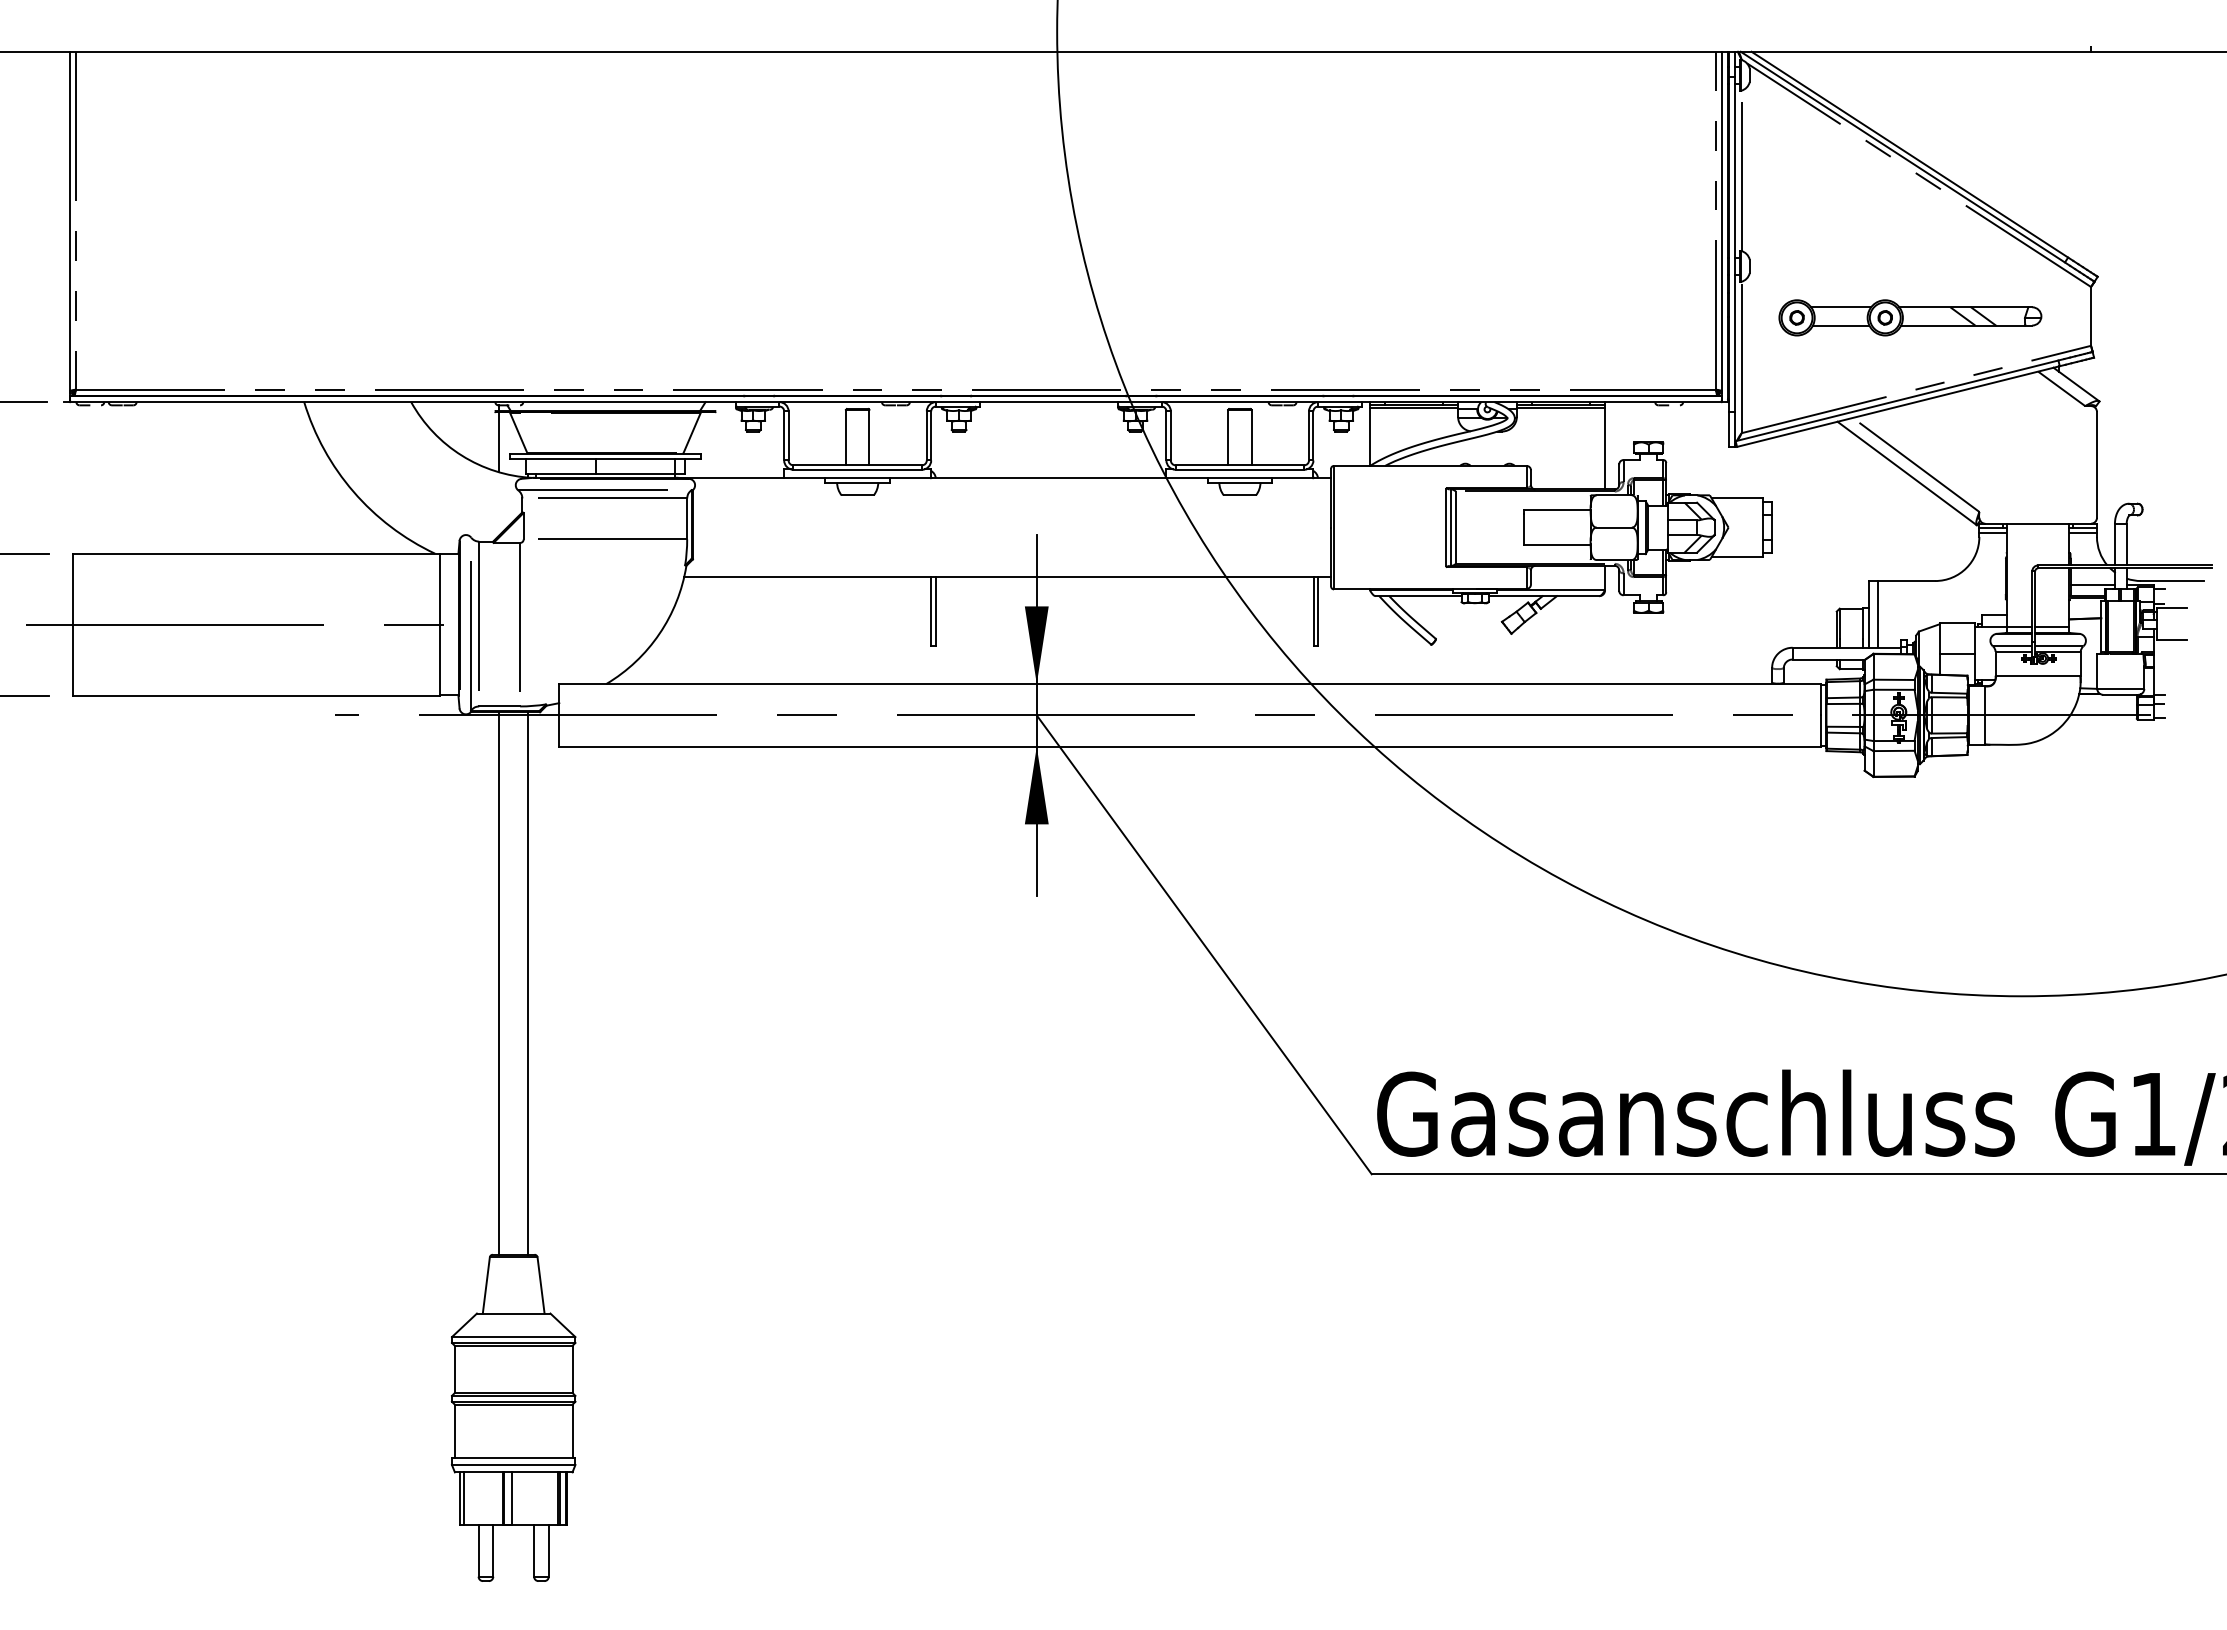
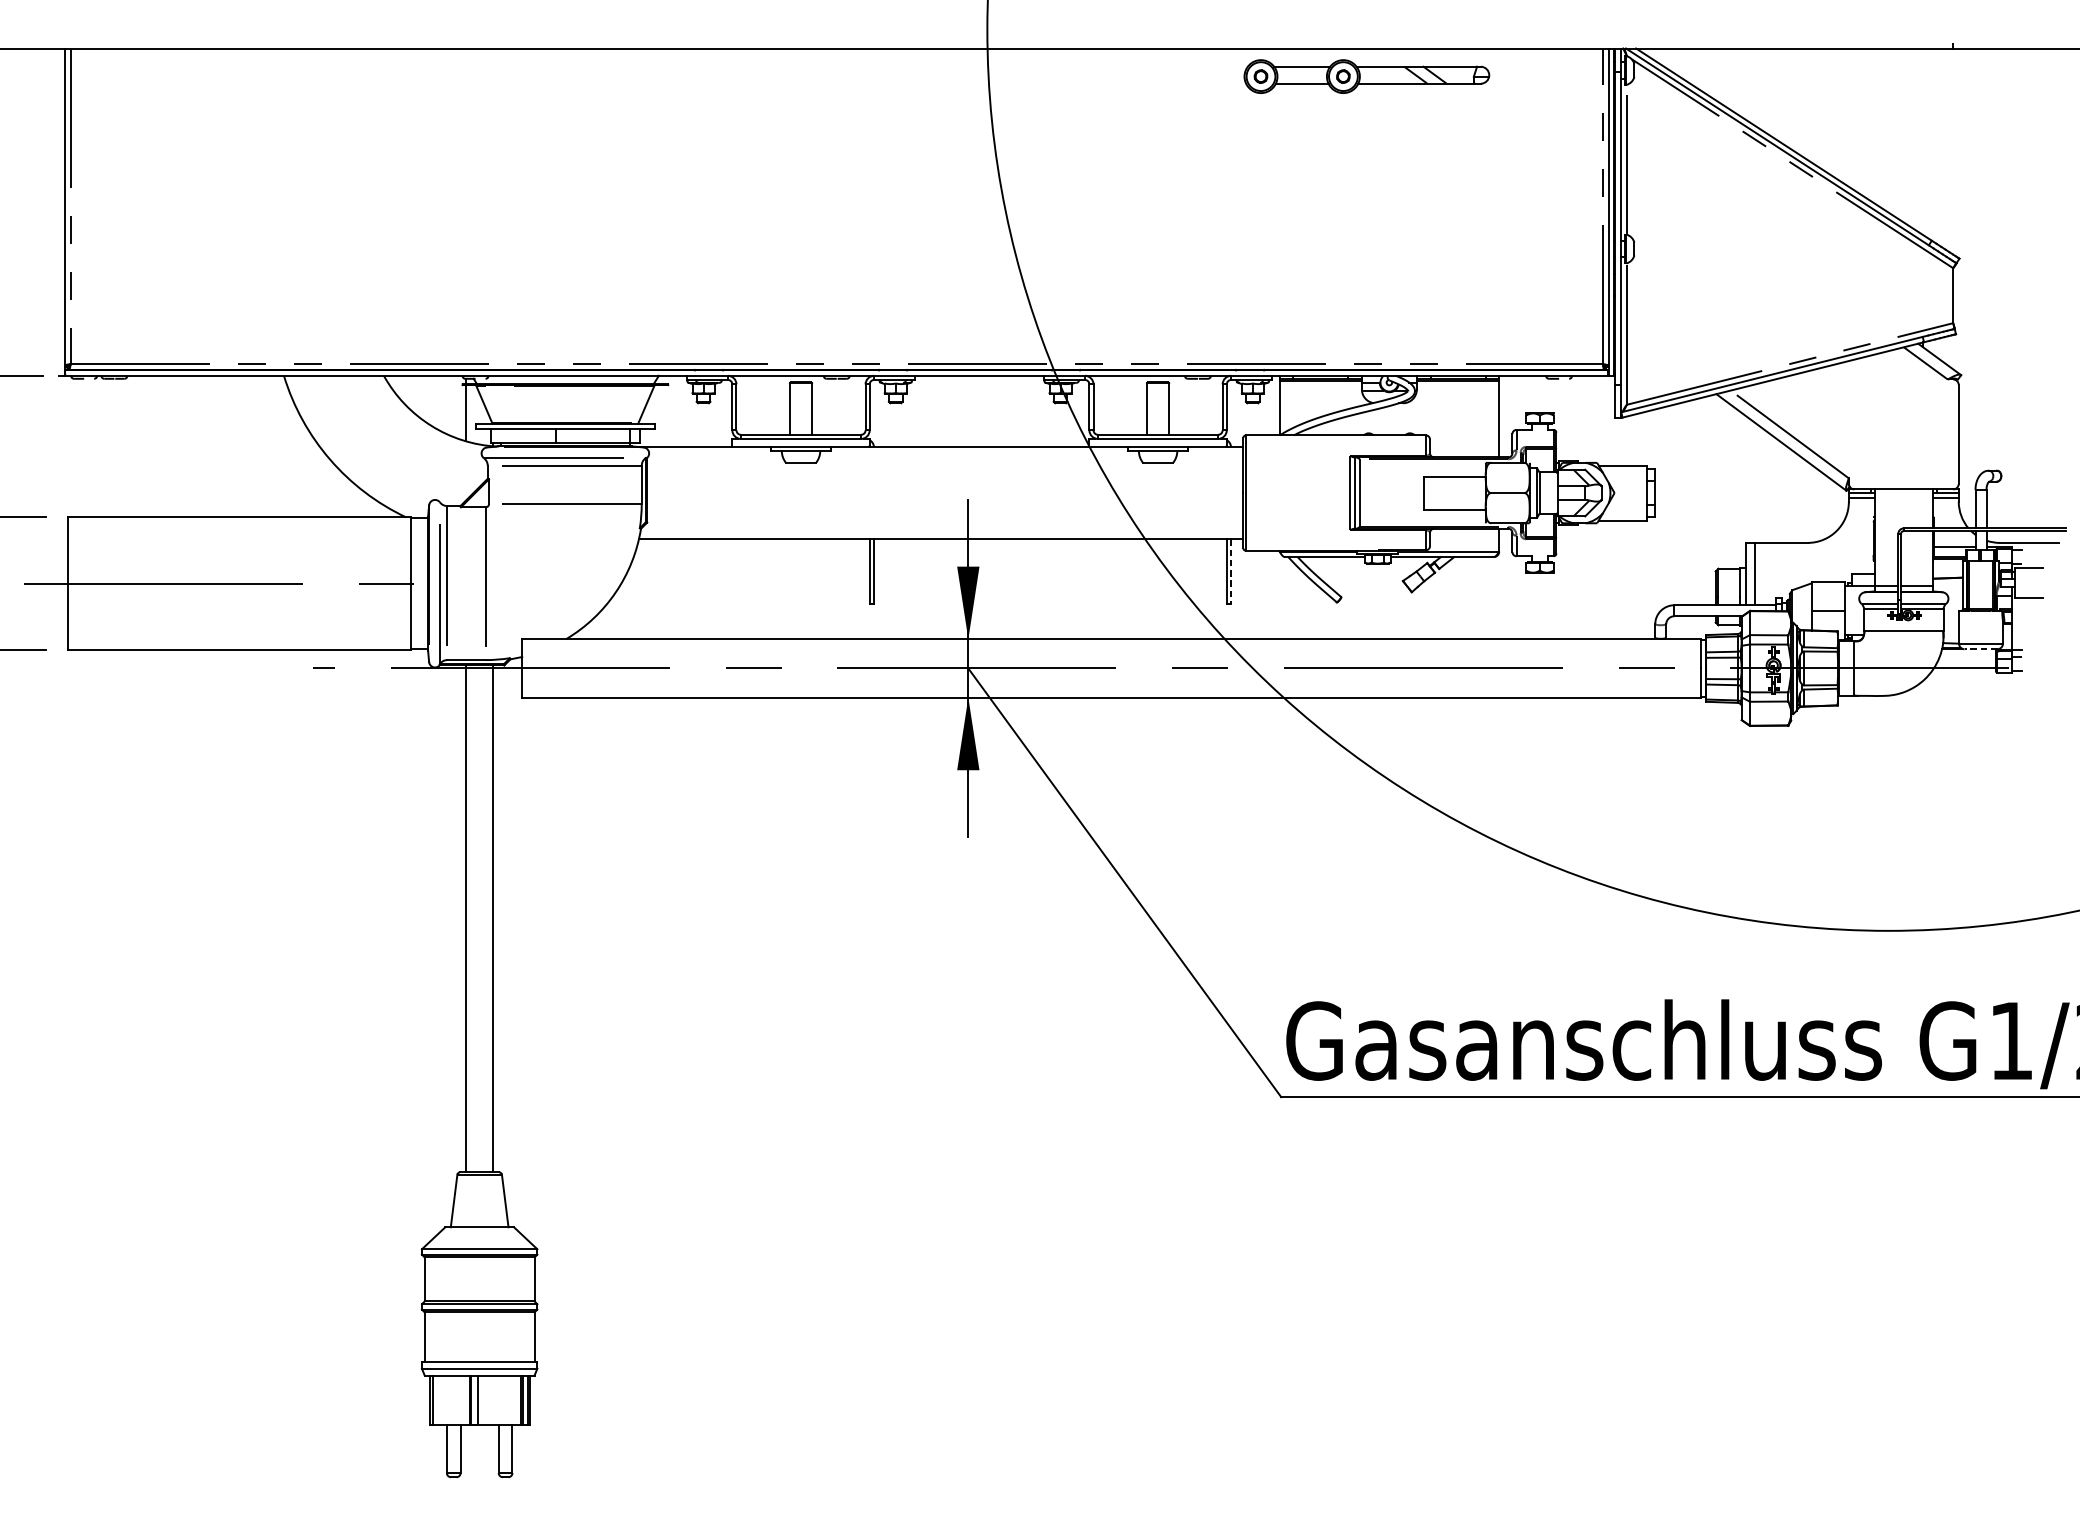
part: (1910, 317) -> (1366, 76), moved
line: (1318, 612) -> (1231, 572), solid -> dashed
line: (2120, 694) -> (1980, 648), solid -> dashed

